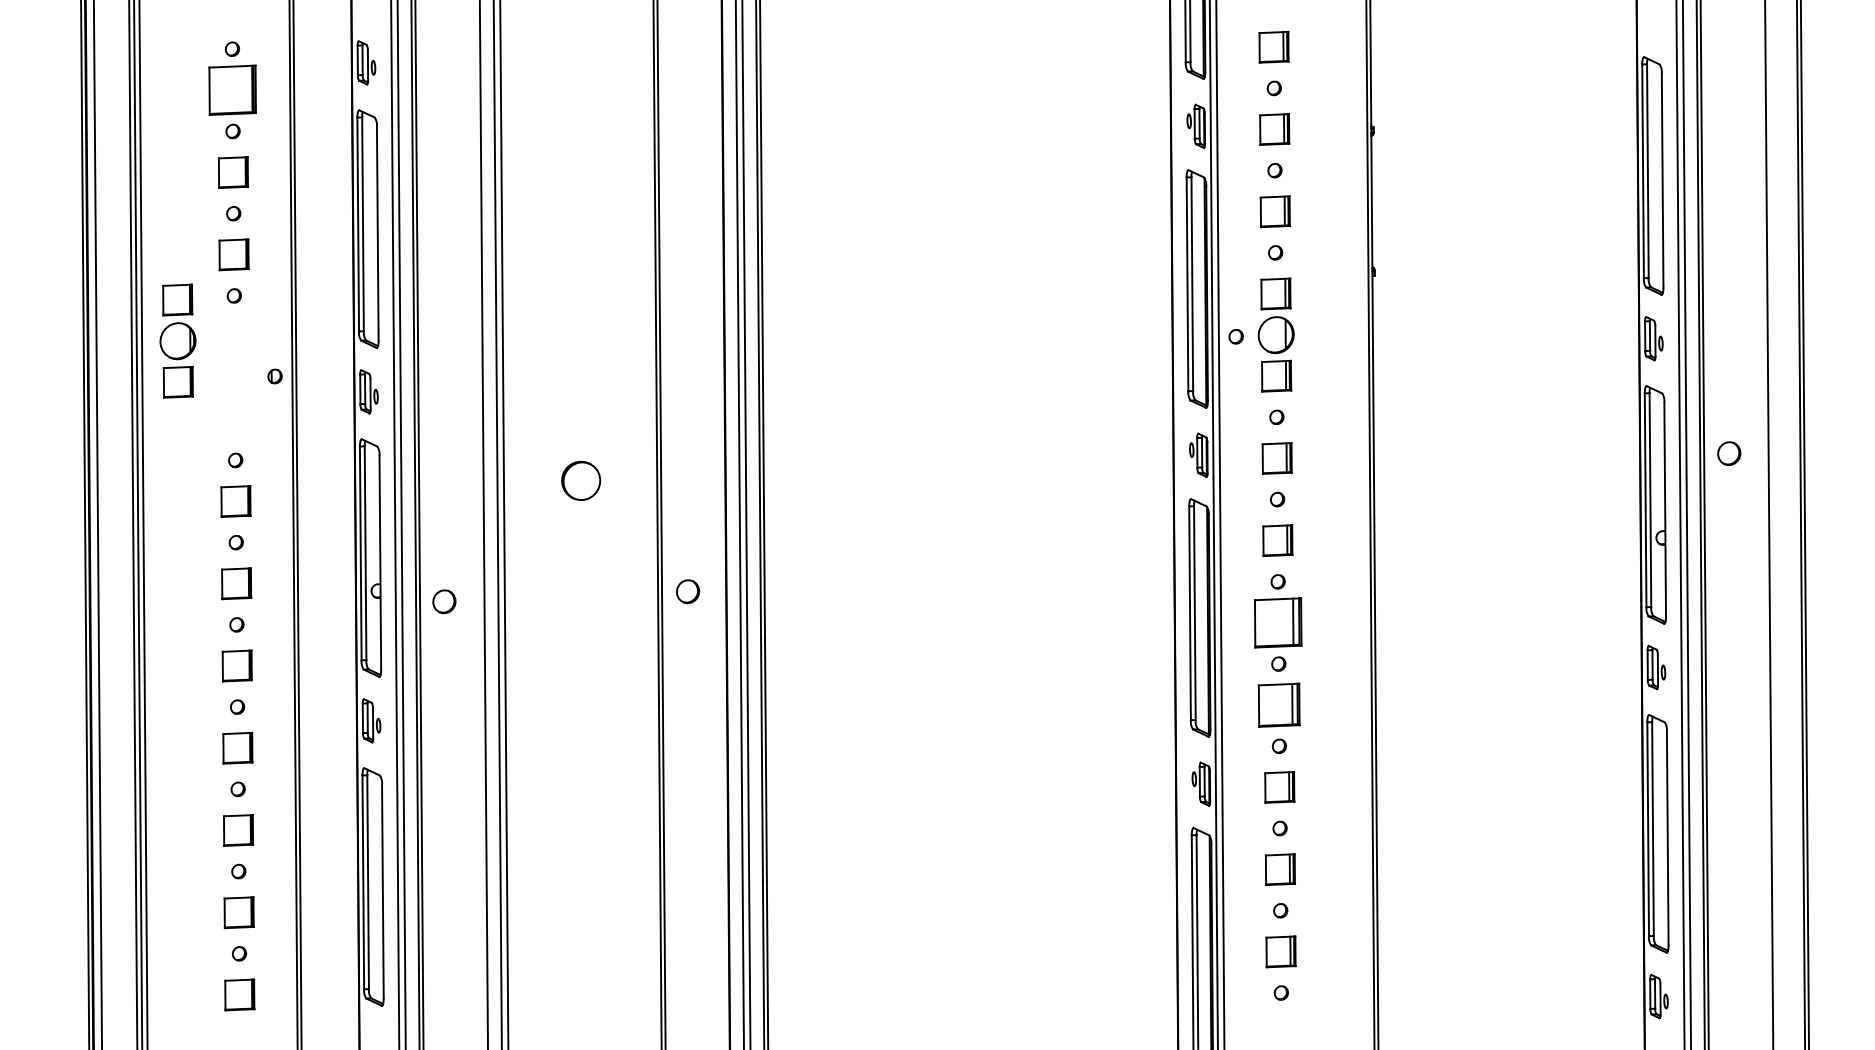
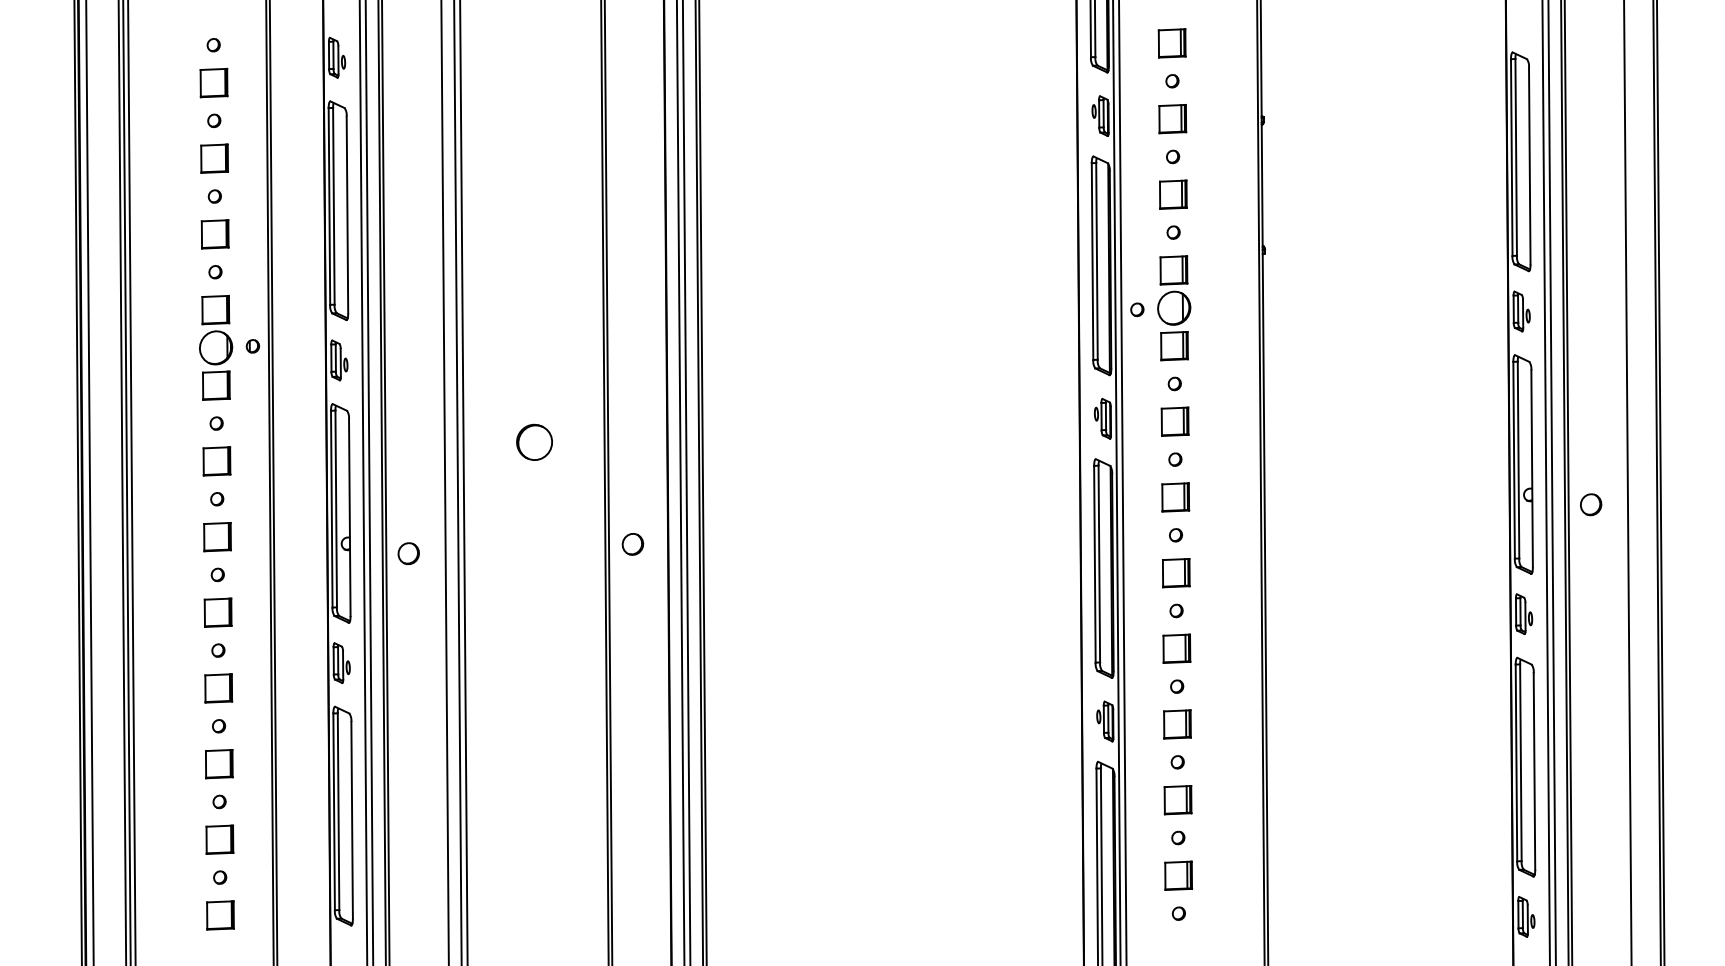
part: (232, 90) -> (213, 83), size x0.62
part: (177, 340) -> (215, 347), moved
part: (1729, 453) -> (1591, 504), moved
part: (1278, 622) -> (1176, 572), size x0.62
part: (1278, 704) -> (1176, 648), size x0.71

